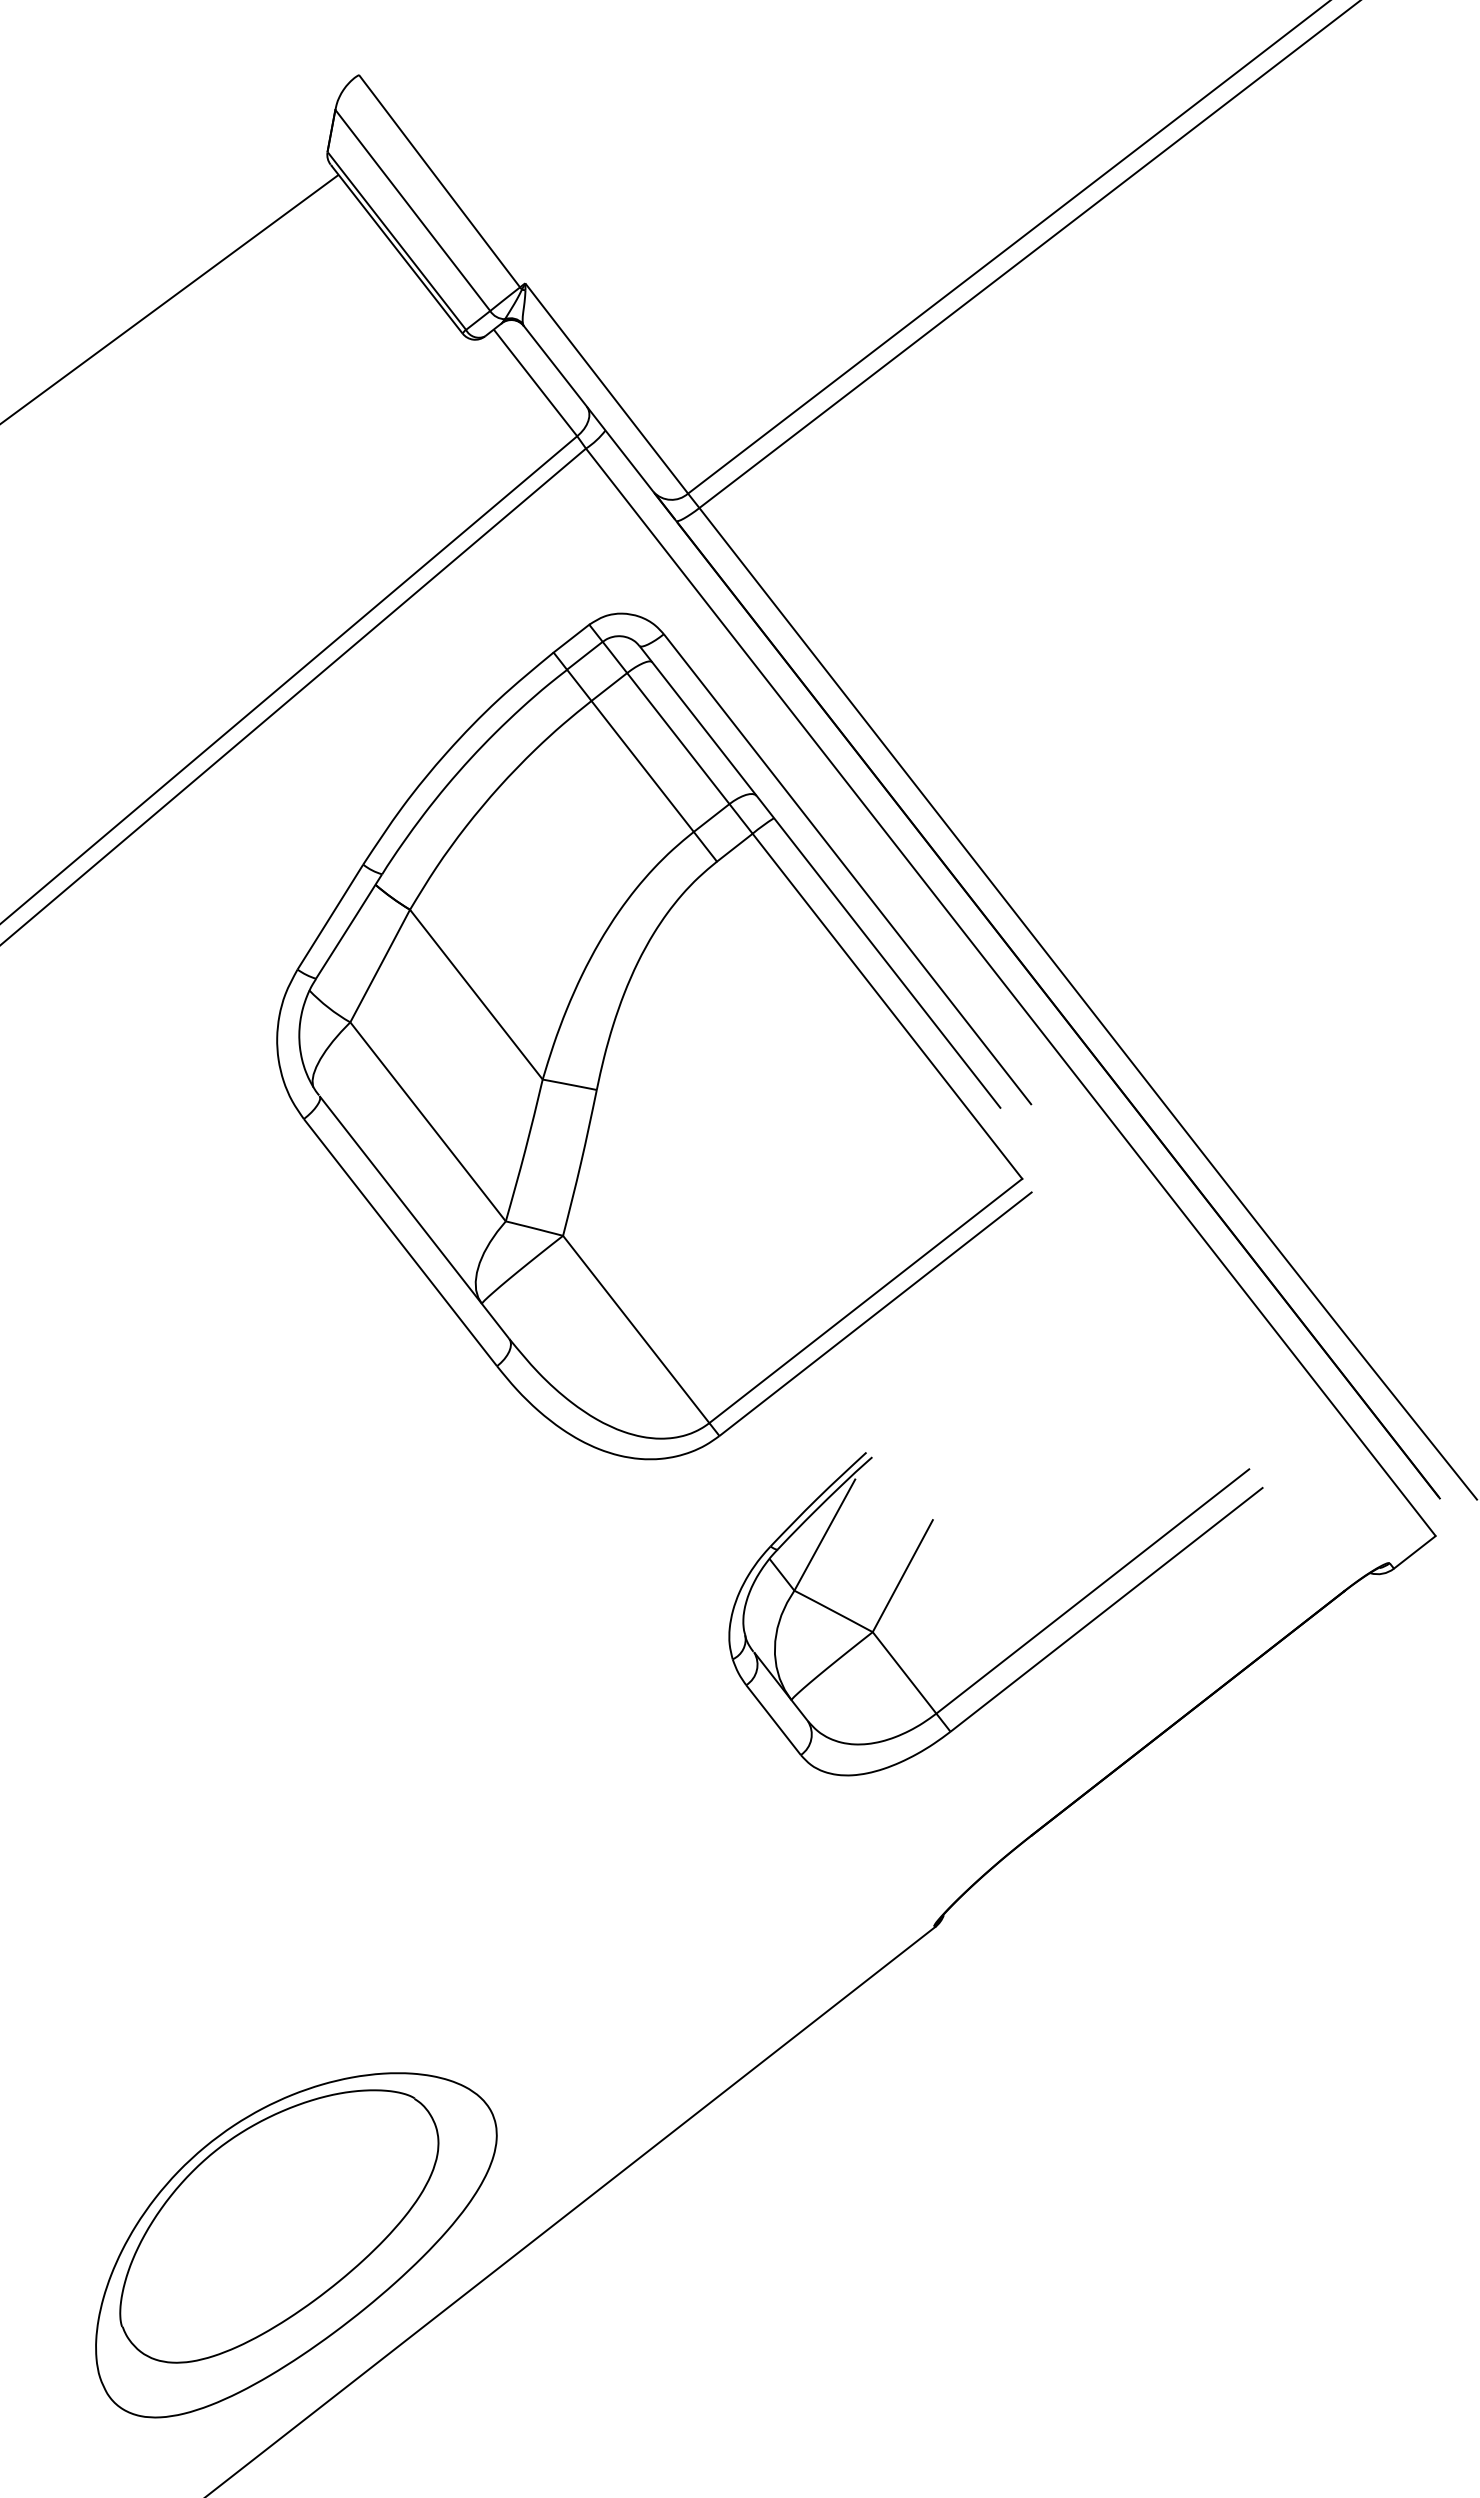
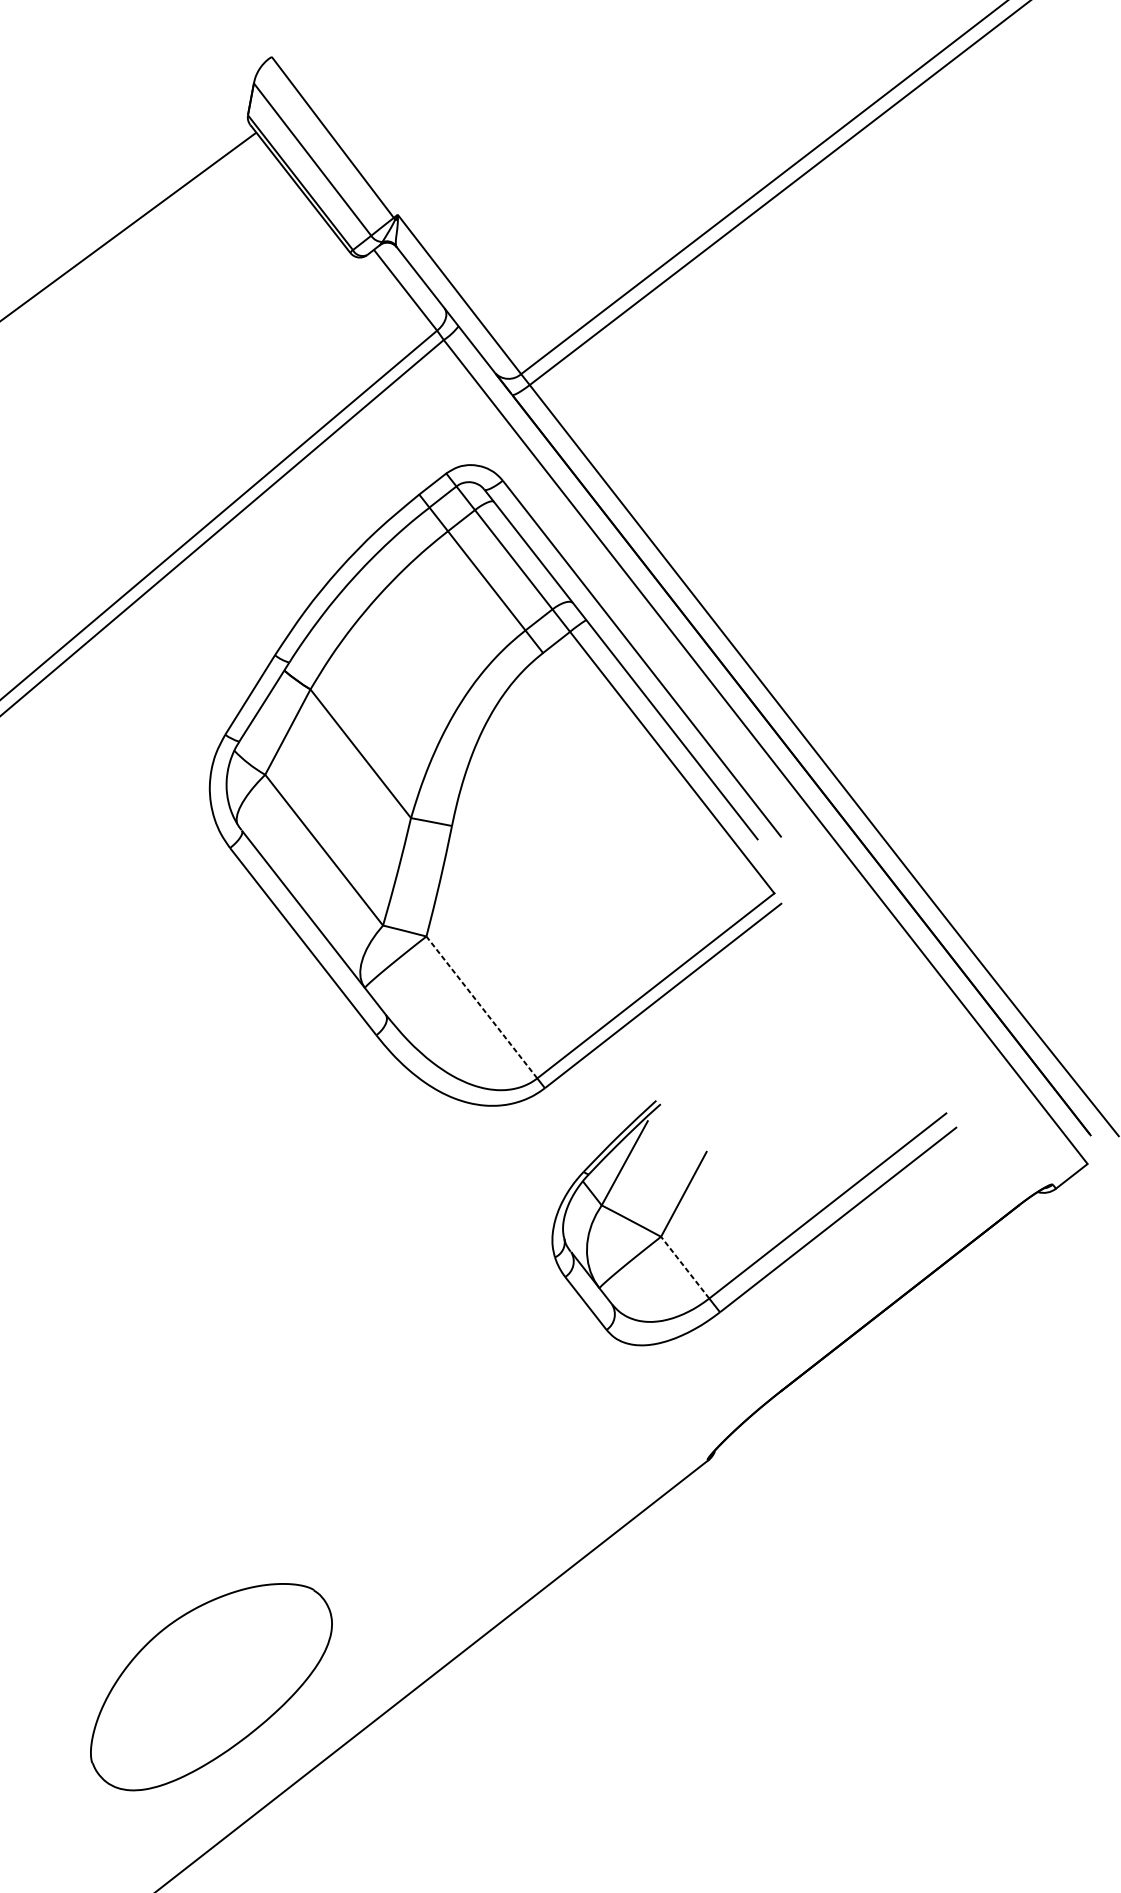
line: (636, 1329) -> (482, 1007), solid -> dashed
line: (904, 1672) -> (685, 1267), solid -> dashed
part: (296, 2245) -> (224, 1701), removed

